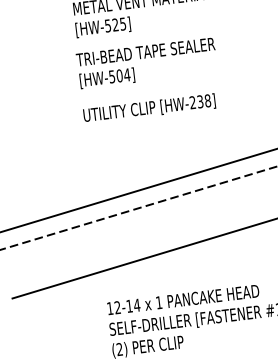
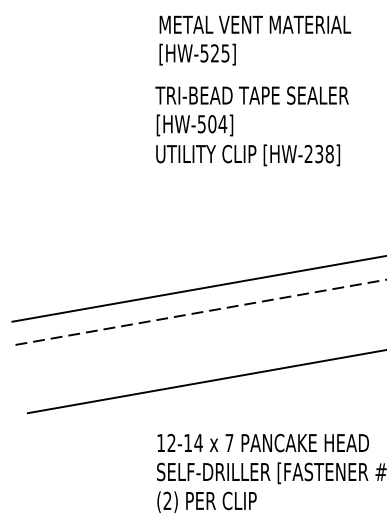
text: (149, 108) -> (247, 155), moved
text: (159, 302) -> (229, 442), 1 -> 7

